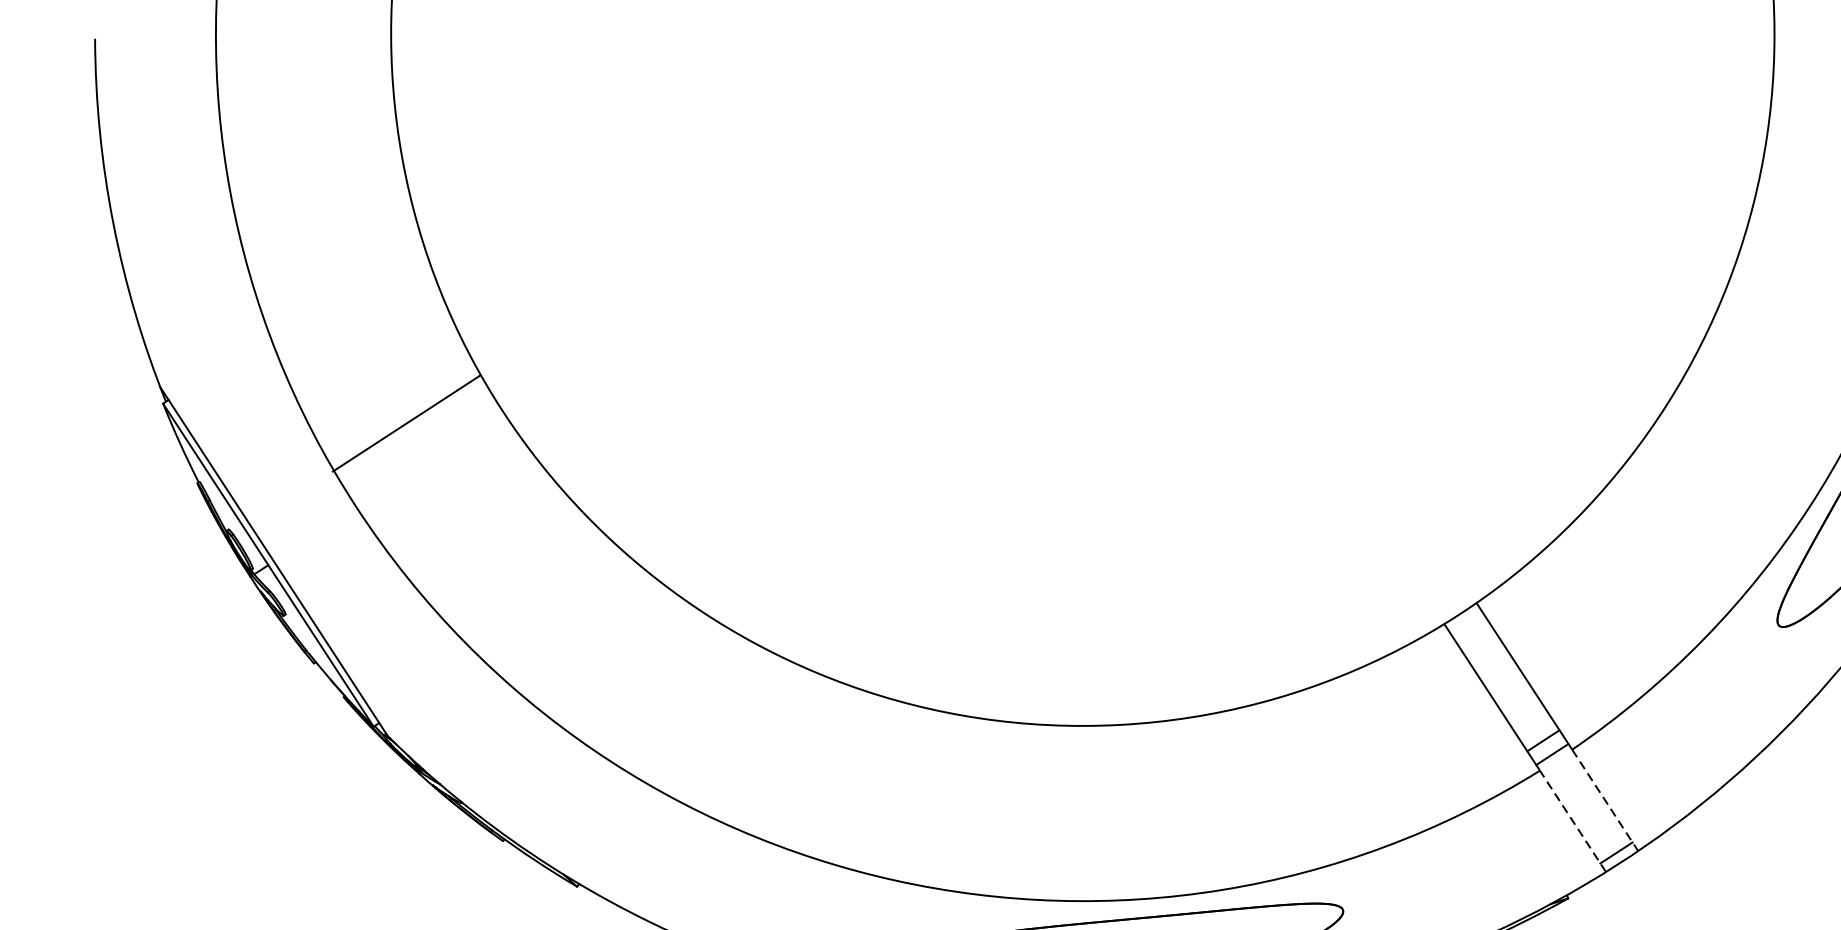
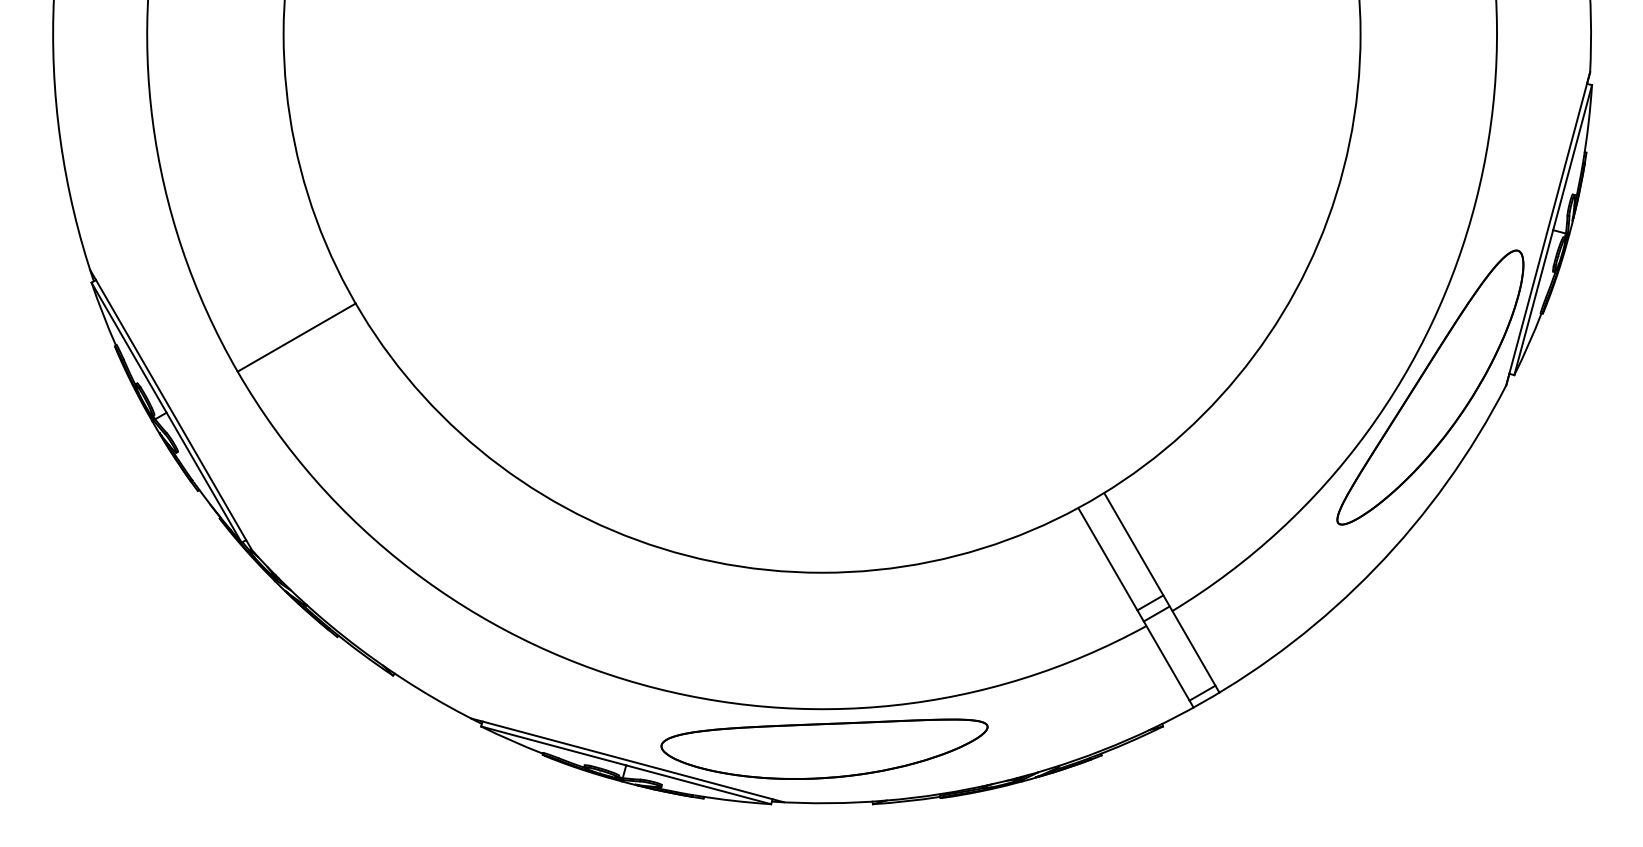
line: (405, 423) -> (296, 337), moved
line: (1605, 801) -> (1196, 652), dashed -> solid
line: (1572, 821) -> (1169, 666), dashed -> solid

